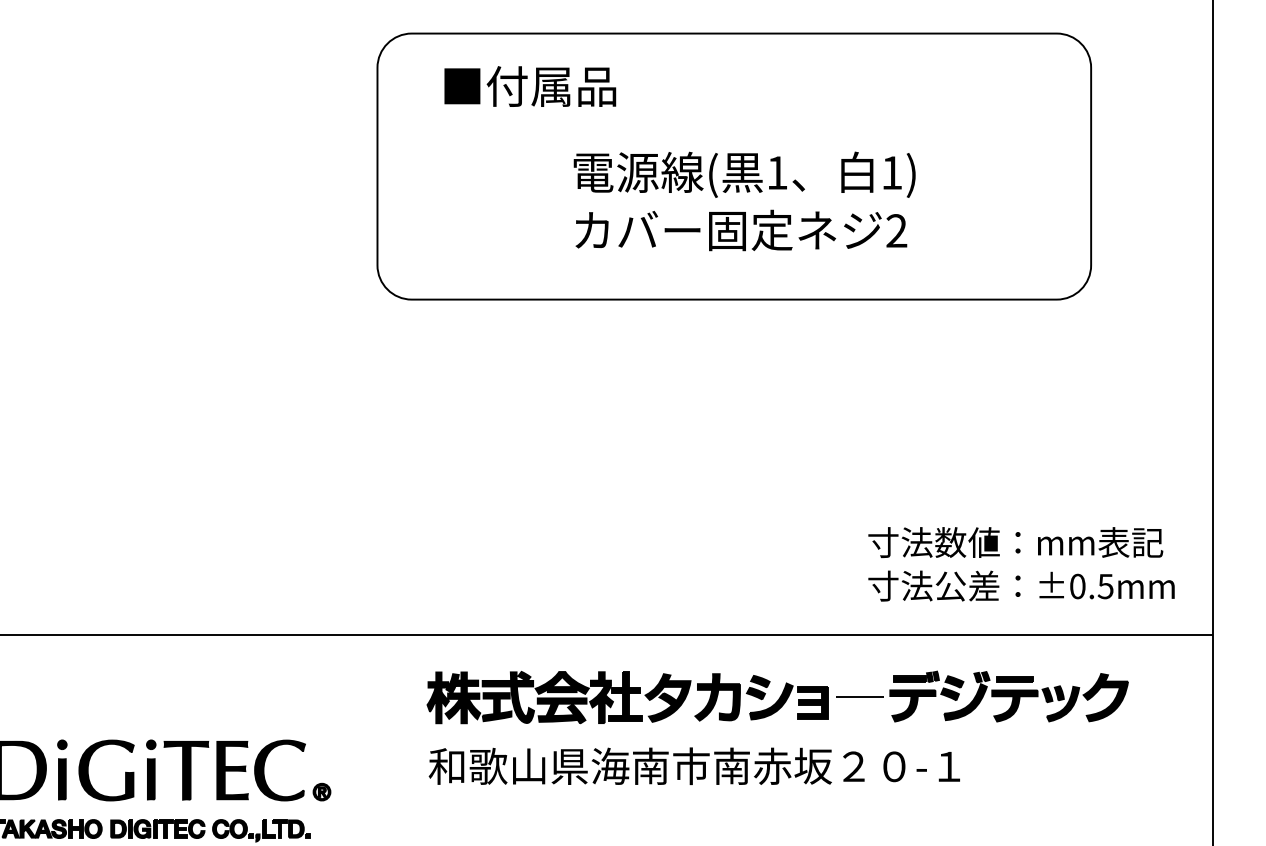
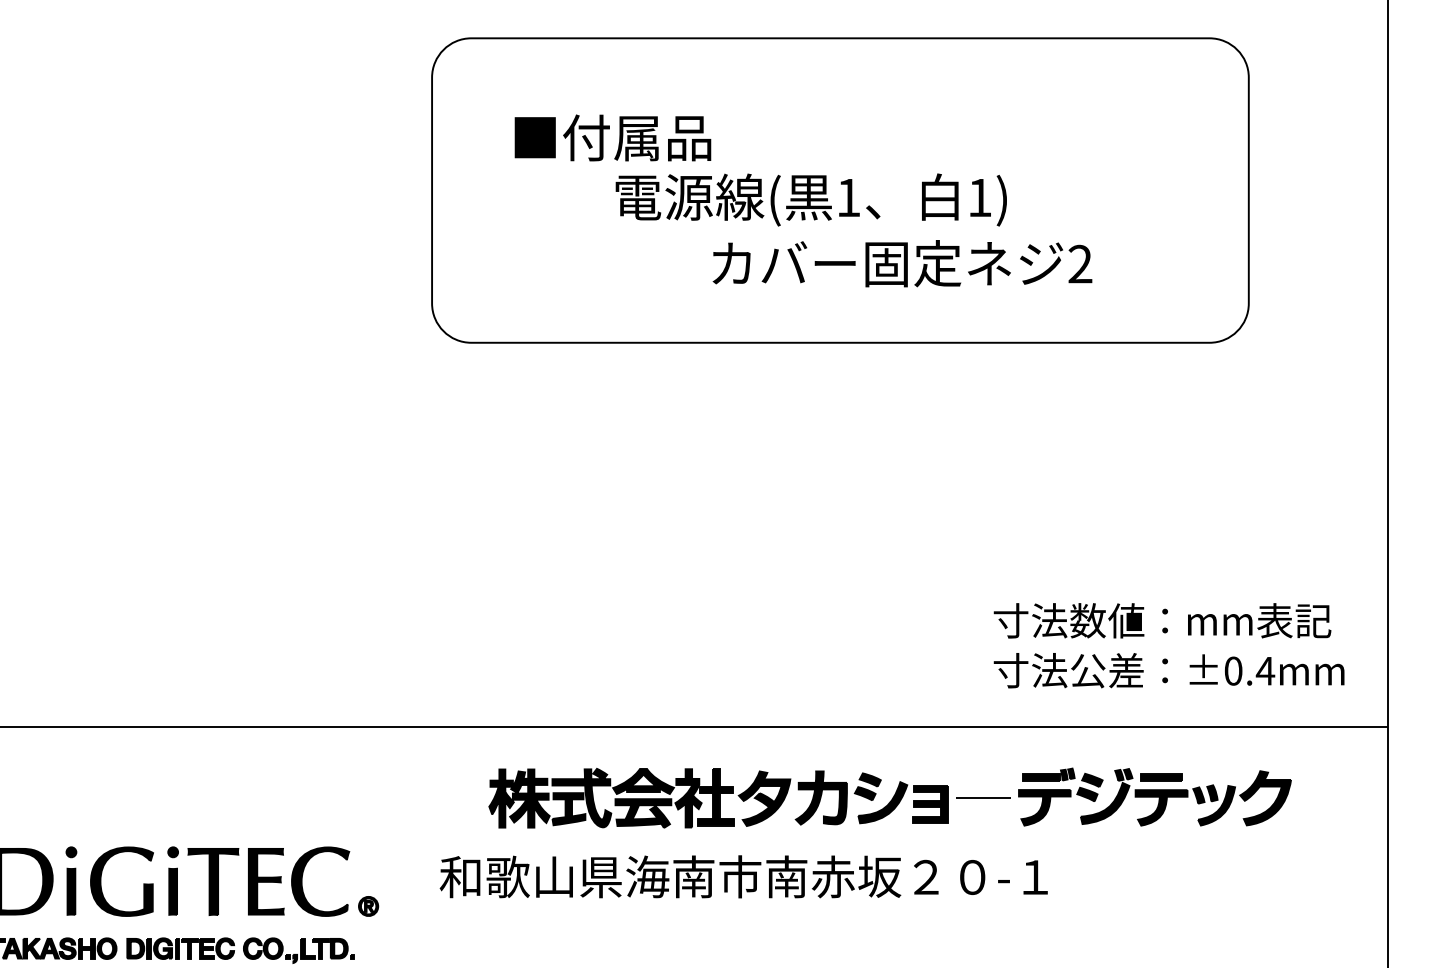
text: (529, 86) -> (612, 137), moved
text: (743, 174) -> (810, 199), moved
text: (741, 230) -> (902, 263), moved
text: (1105, 586) -> (1265, 671), ±0.5mm -> ±0.4mm
part: (694, 765) -> (743, 876), moved

